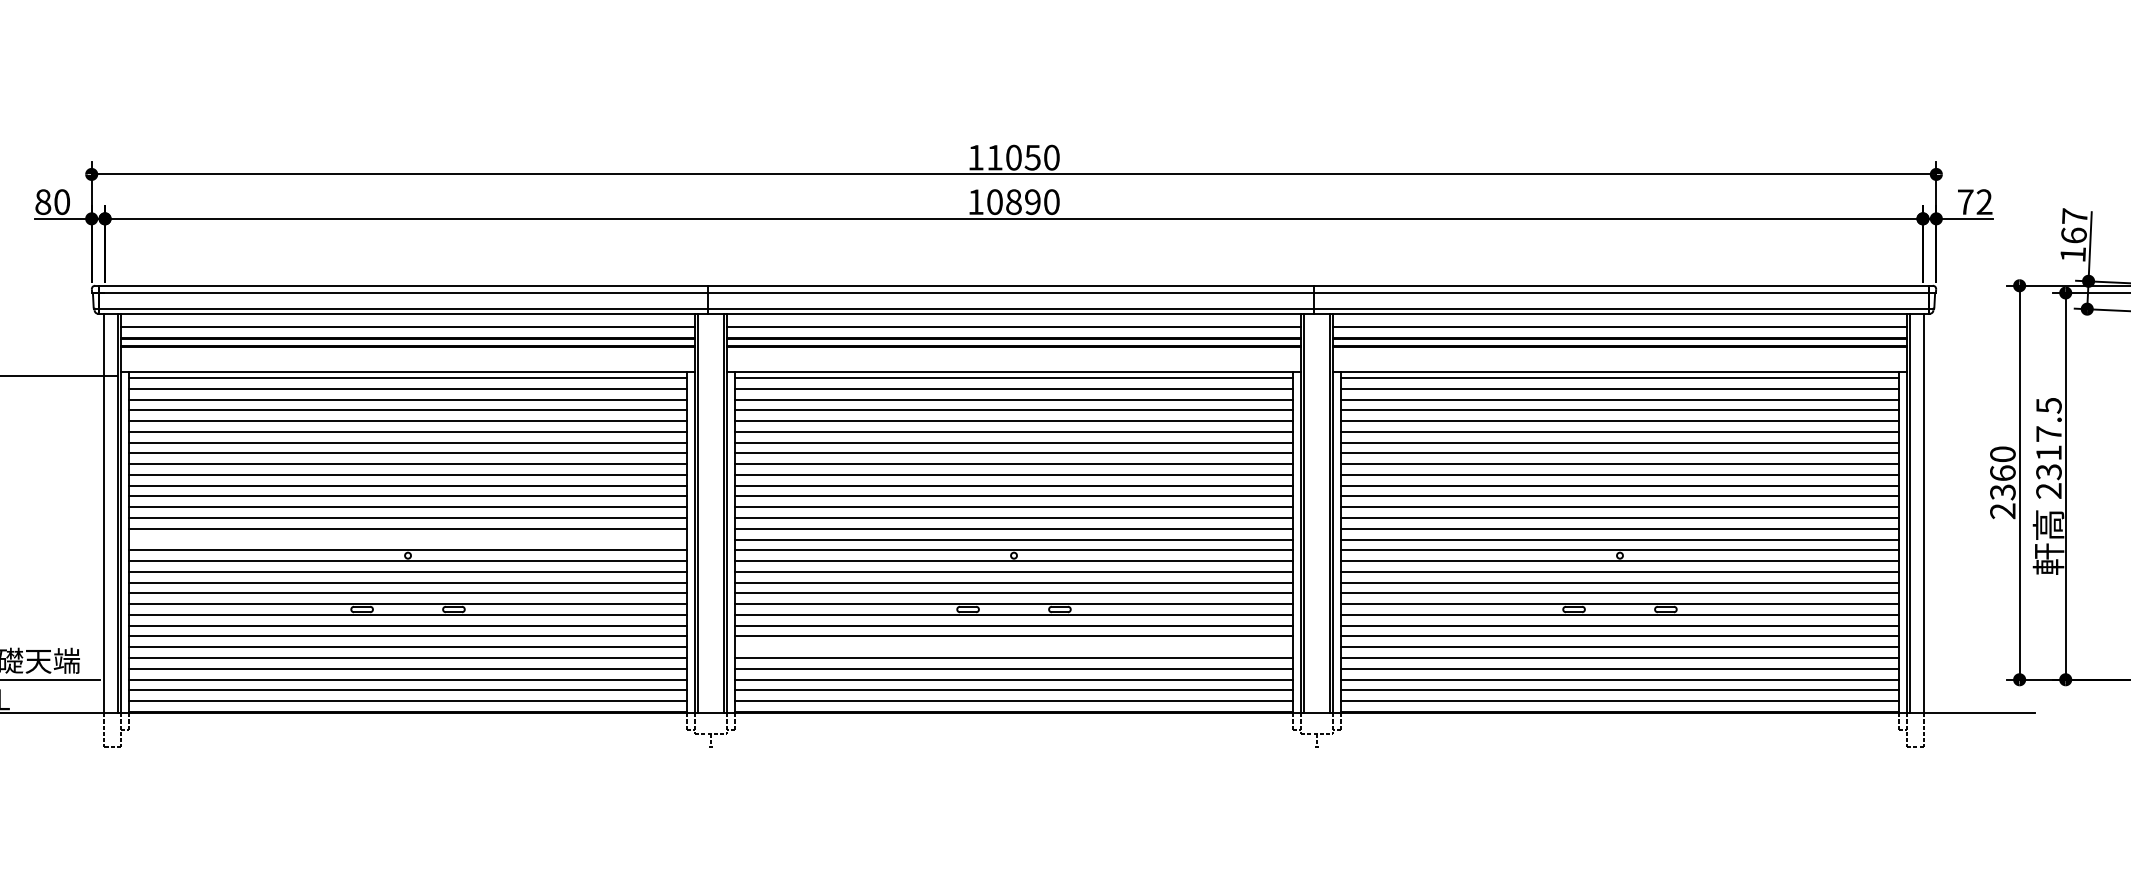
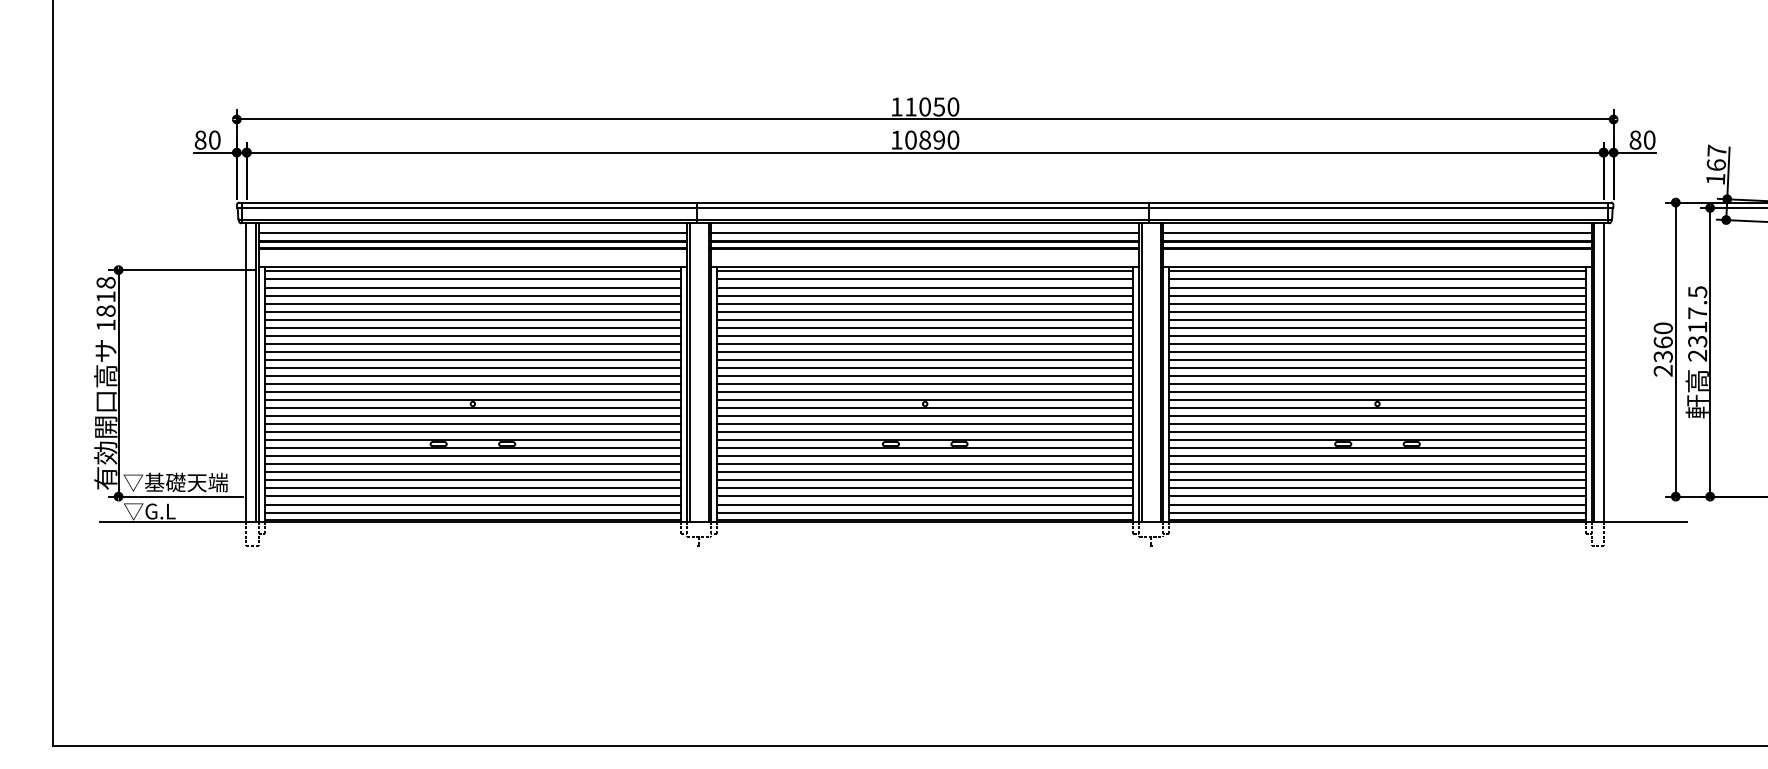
text: (1975, 201) -> (1642, 139), 72 -> 80
line: (407, 538) -> (472, 391), added
line: (1014, 647) -> (925, 472), added

